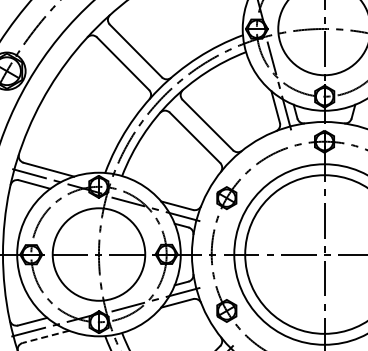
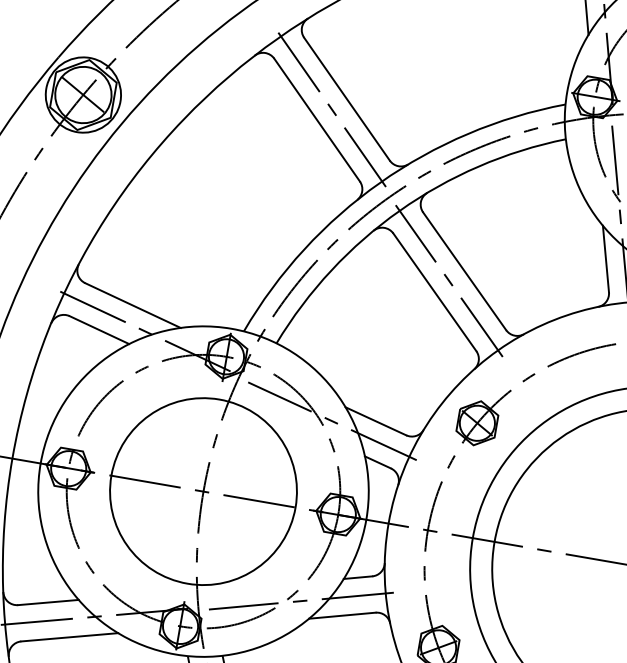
line: (128, 55) -> (330, 105), added
line: (200, 130) -> (448, 279), added
line: (45, 337) -> (68, 638), dashed -> solid

